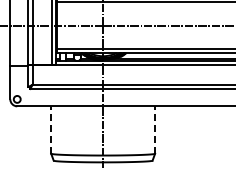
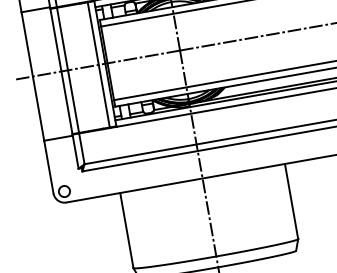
line: (51, 130) -> (127, 231), dashed -> solid
line: (155, 130) -> (292, 202), dashed -> solid

